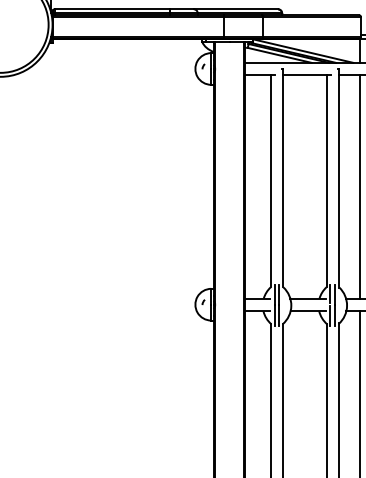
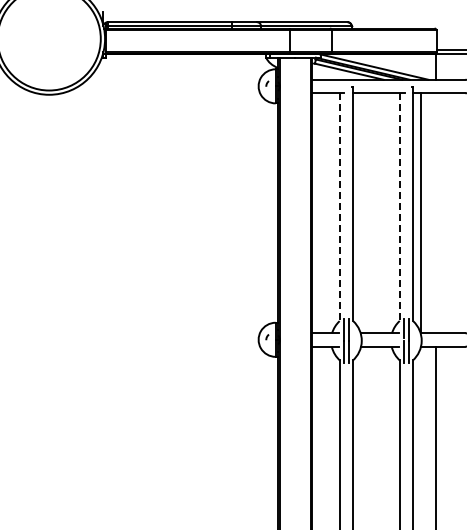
line: (270, 181) -> (339, 207), solid -> dashed
line: (326, 181) -> (399, 207), solid -> dashed
line: (359, 187) -> (420, 213), moved

